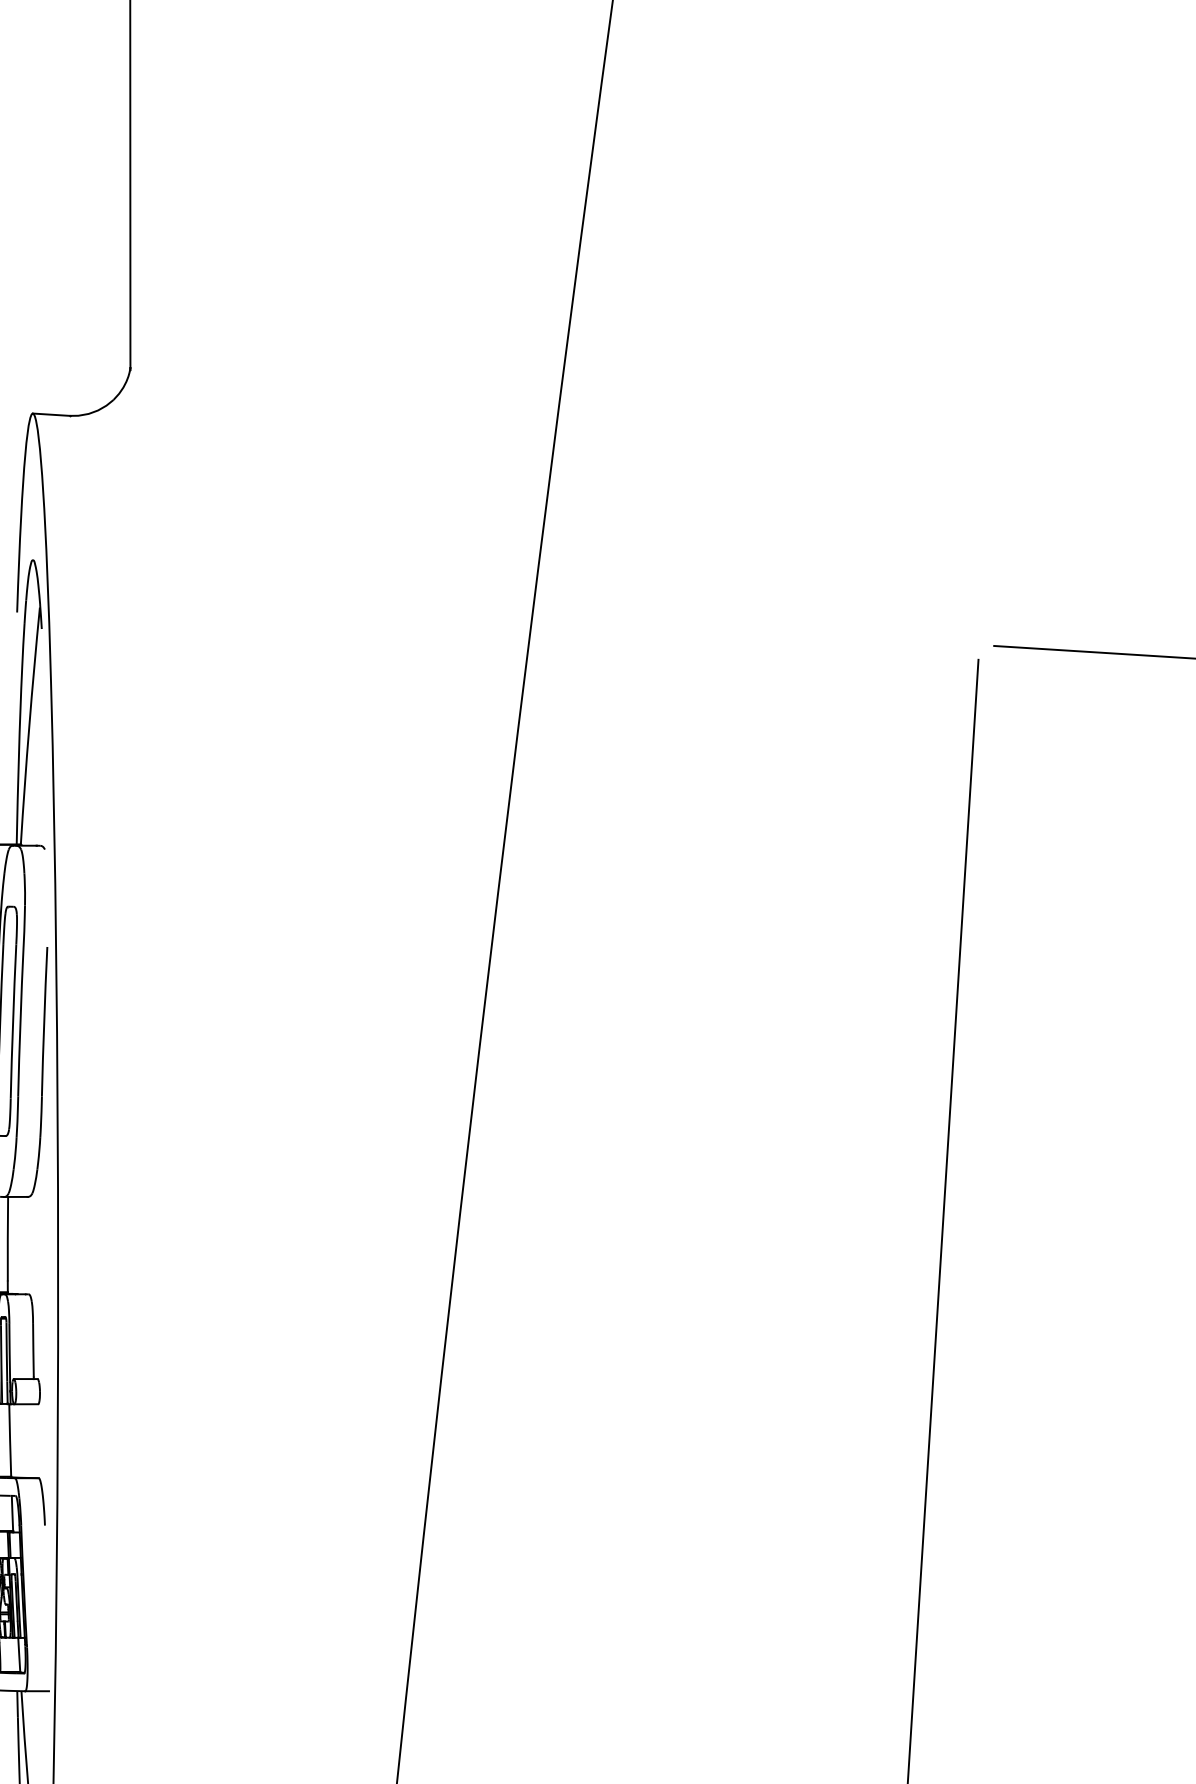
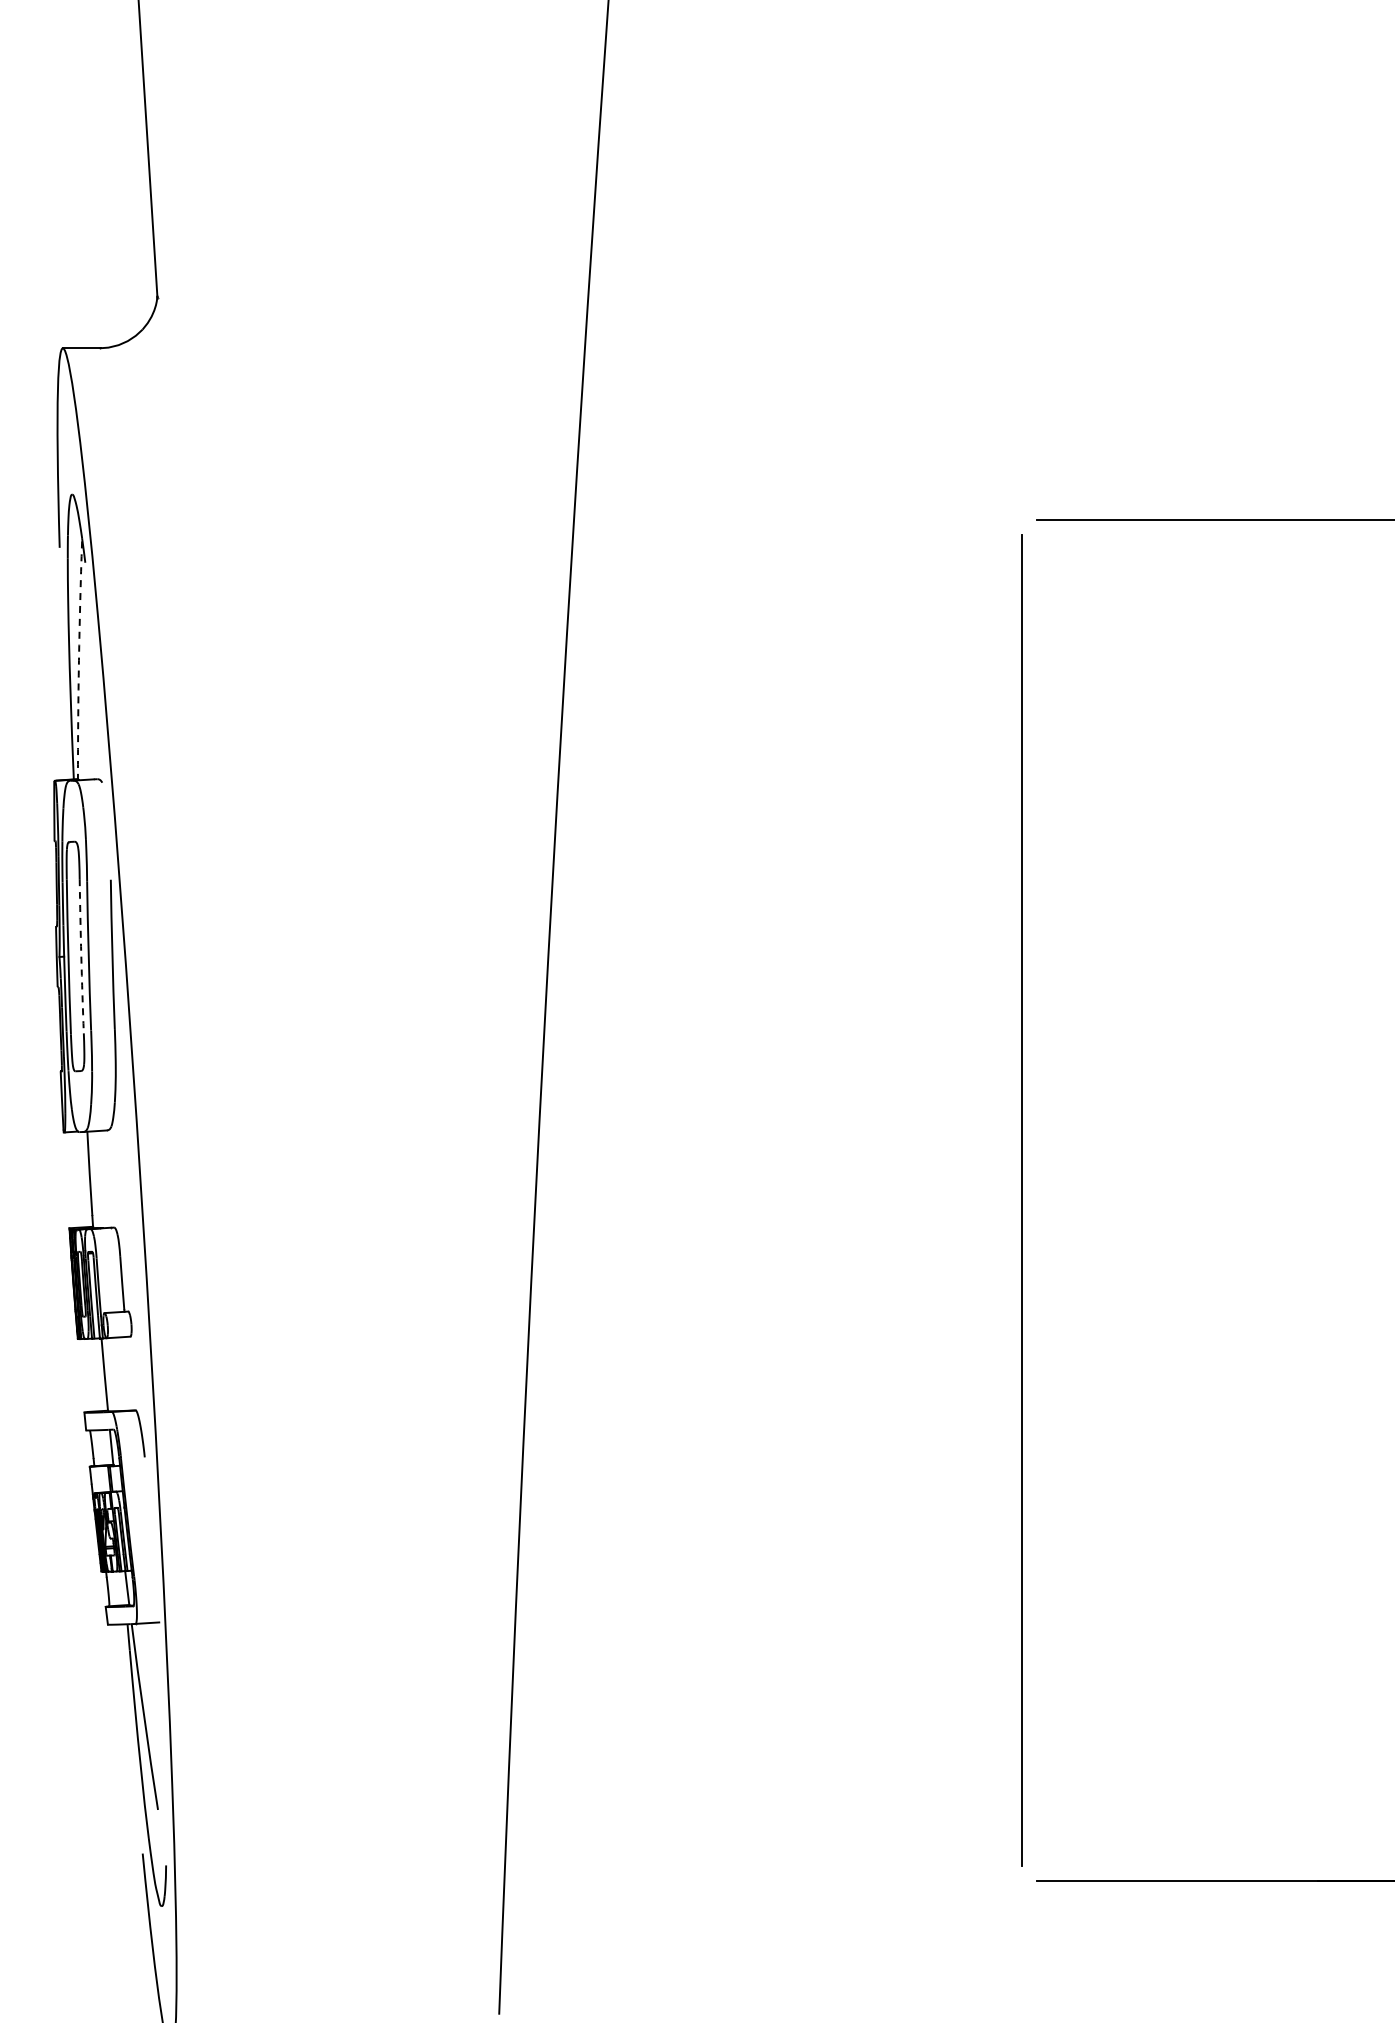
arc: (28, 726) -> (78, 660), solid -> dashed
arc: (13, 1021) -> (81, 956), solid -> dashed

